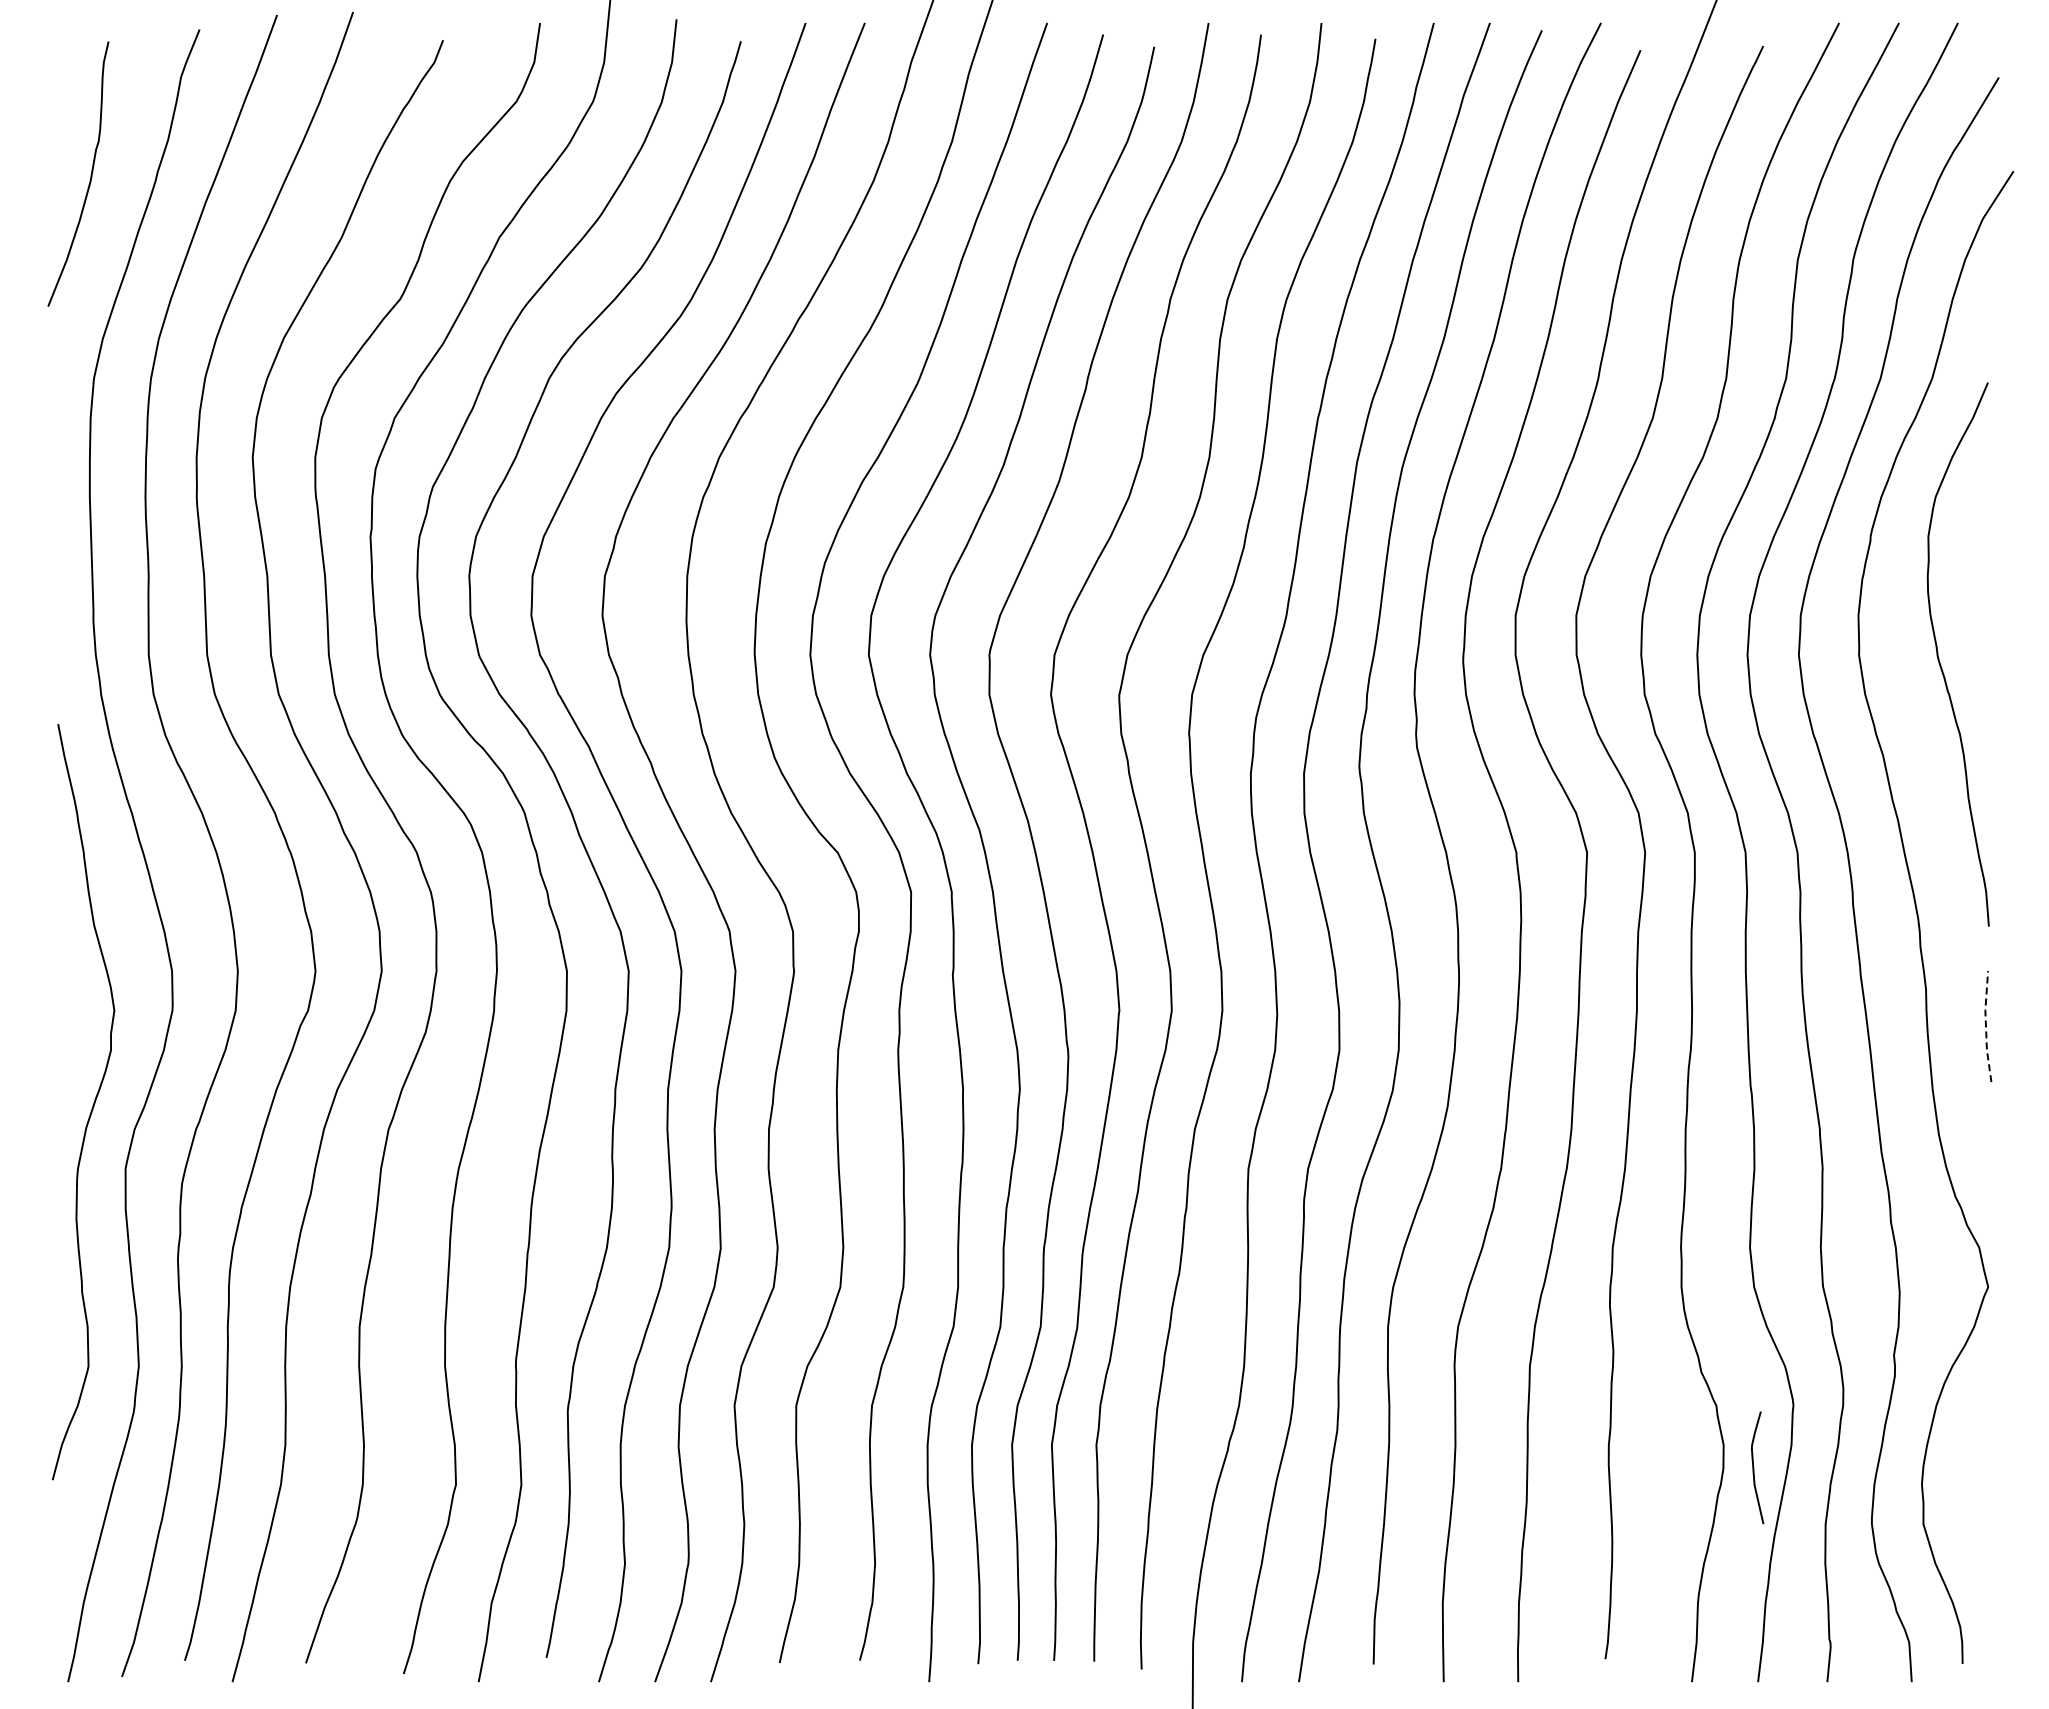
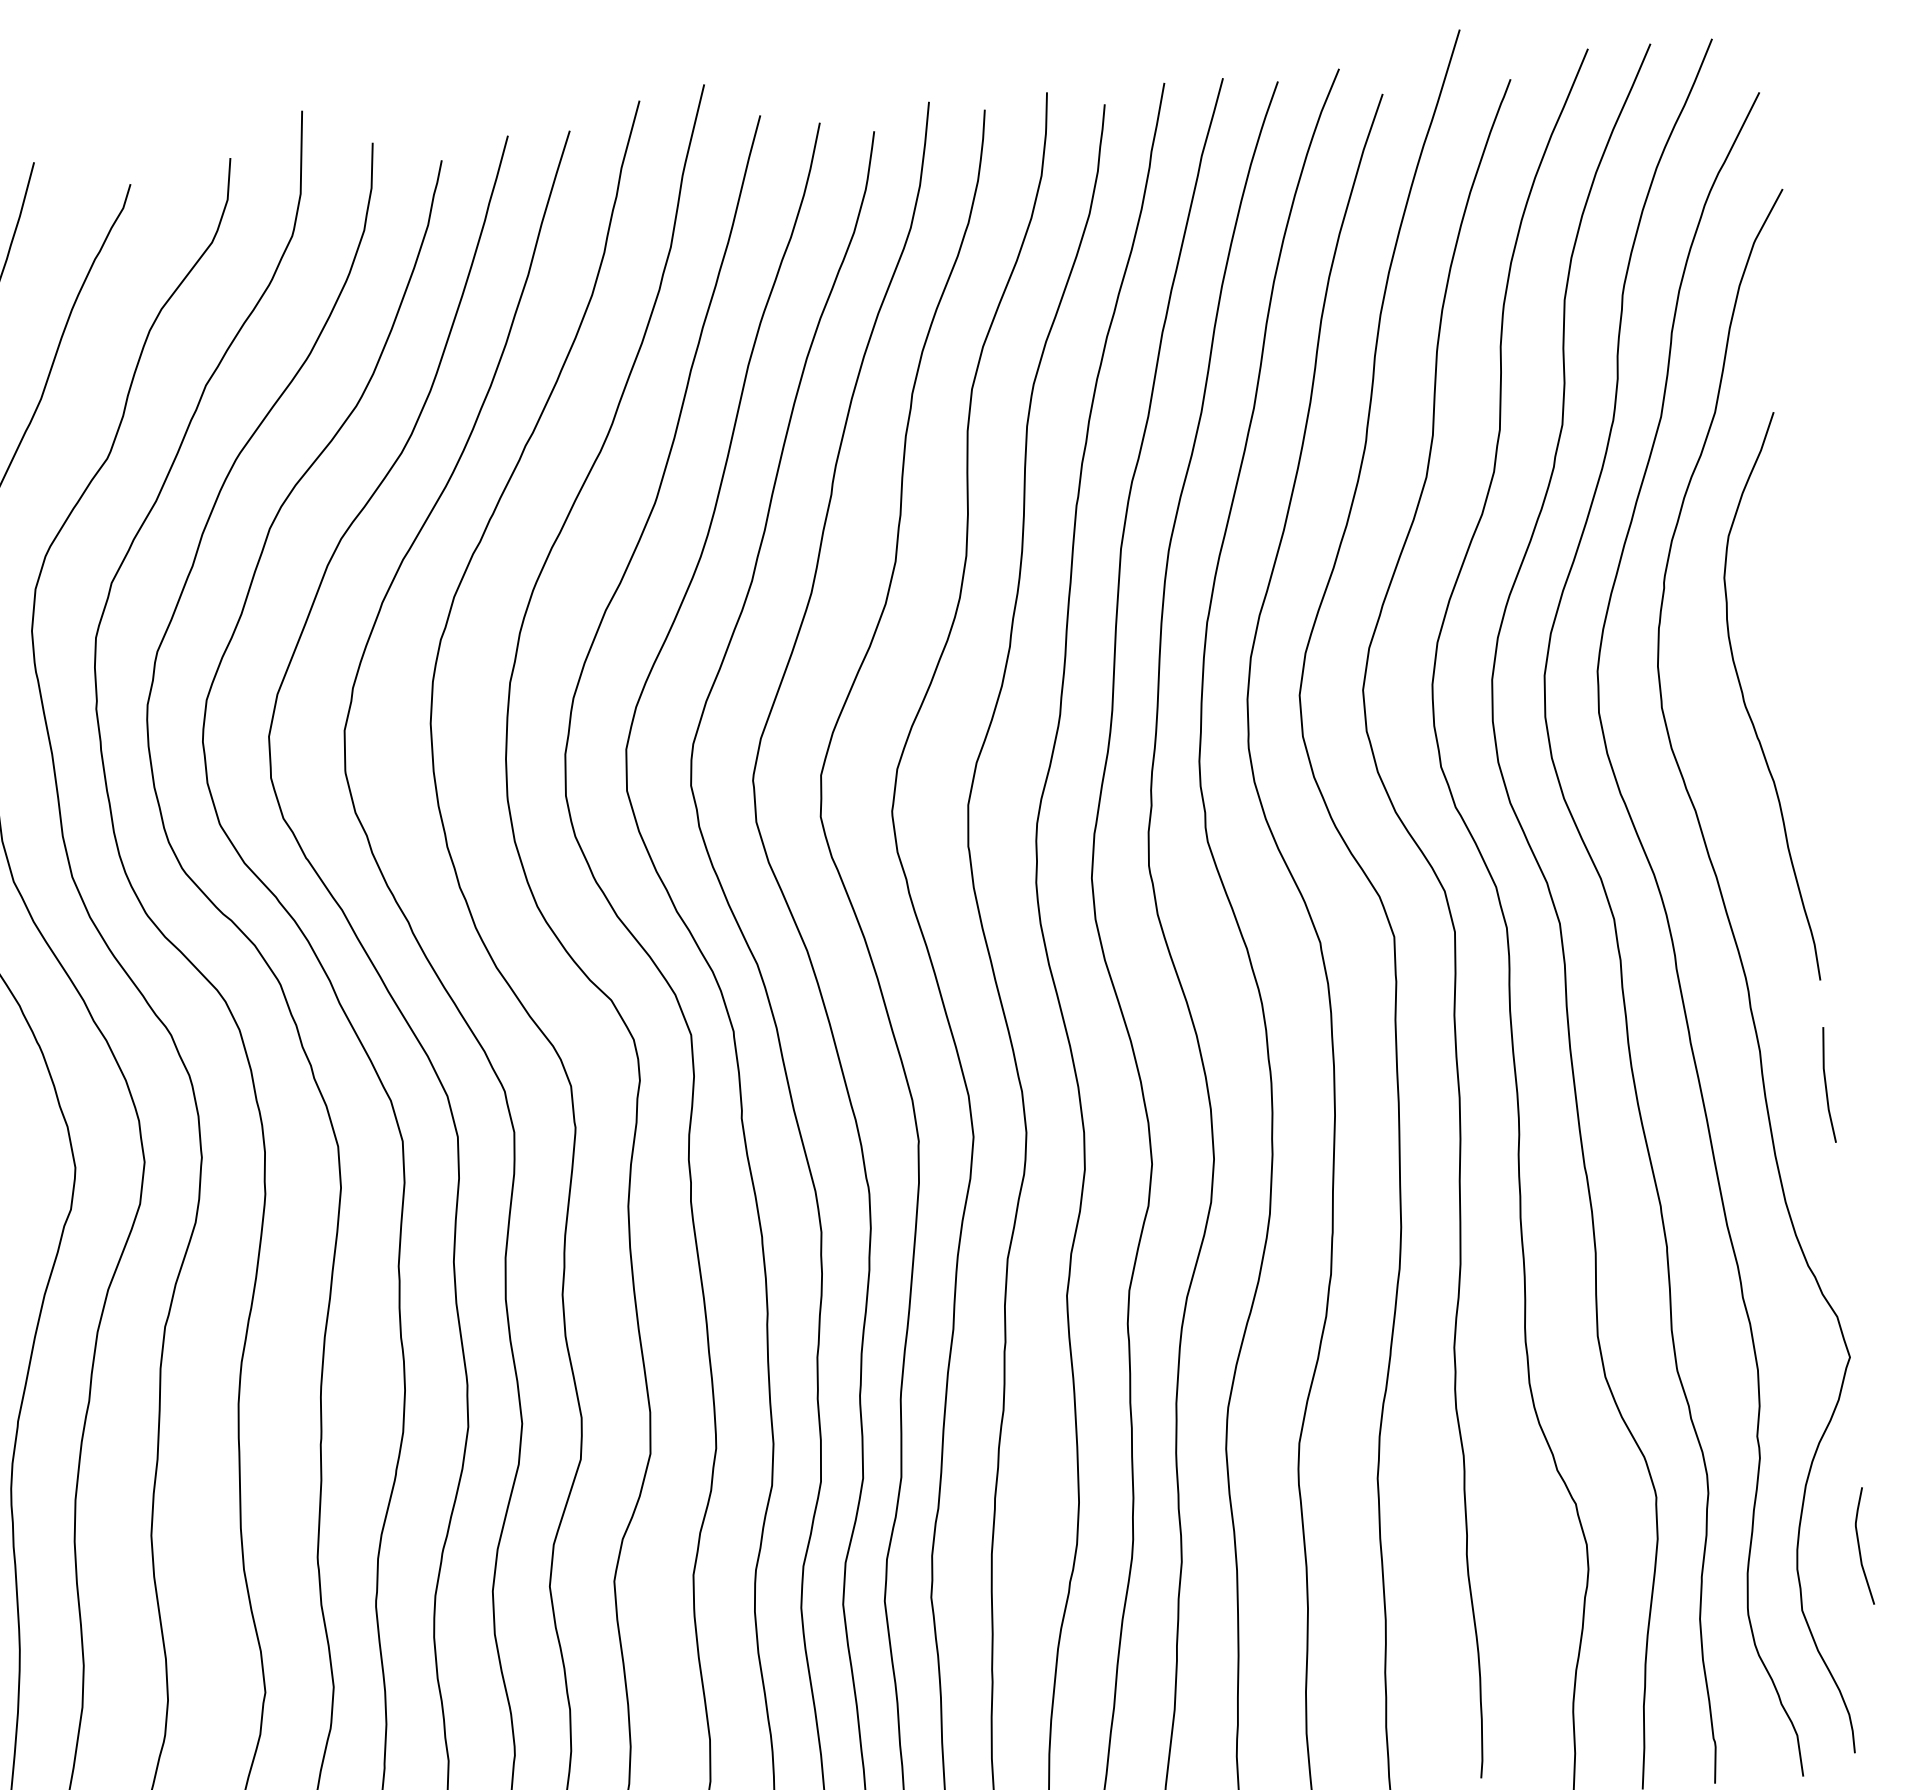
line: (1985, 1026) -> (1825, 1085), dashed -> solid
curve: (1754, 1467) -> (1860, 1546), moved

